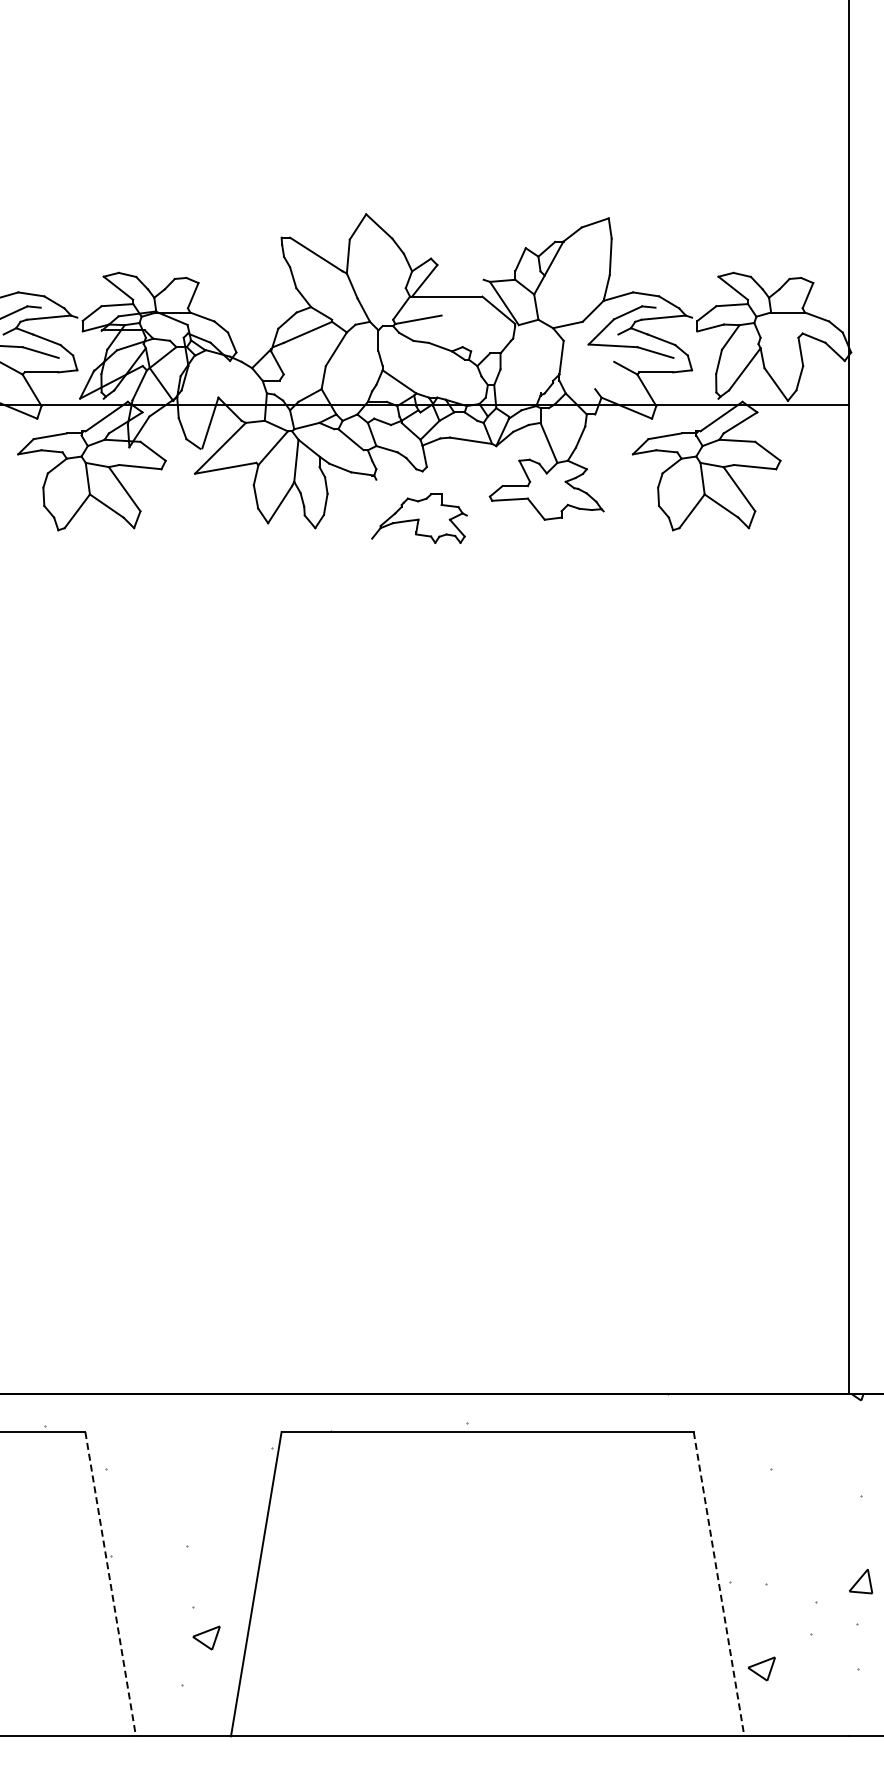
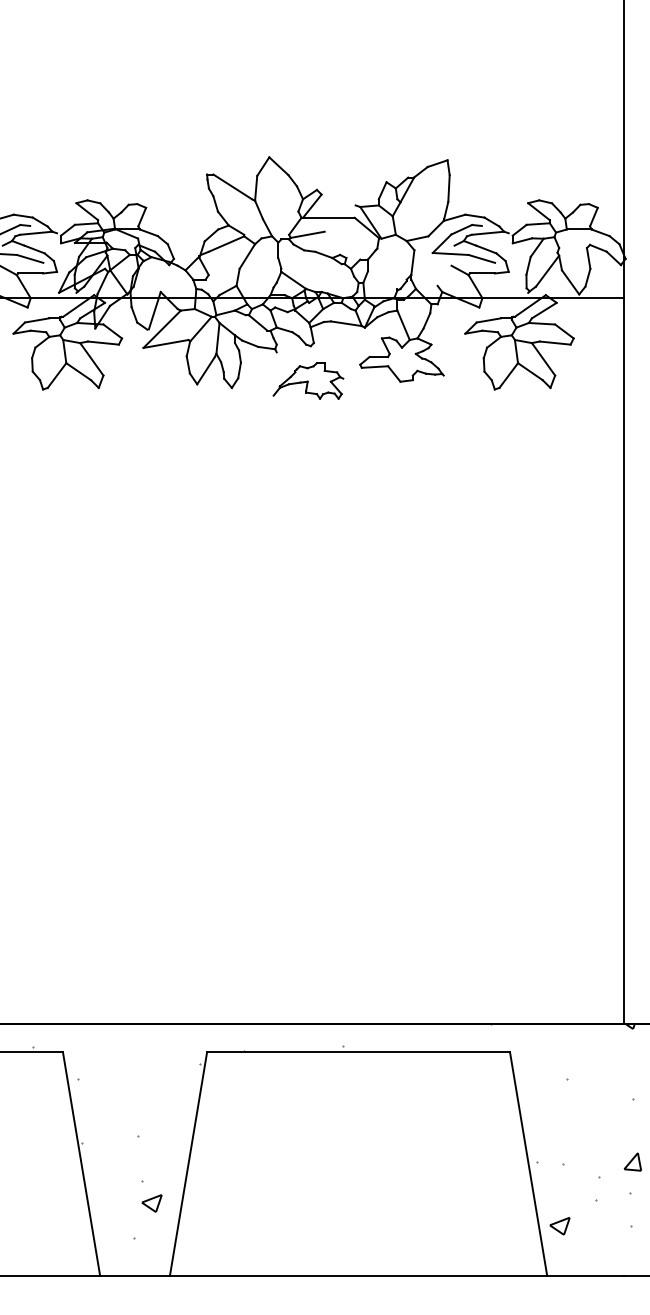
line: (110, 1584) -> (81, 1164), dashed -> solid
line: (719, 1584) -> (528, 1164), dashed -> solid

